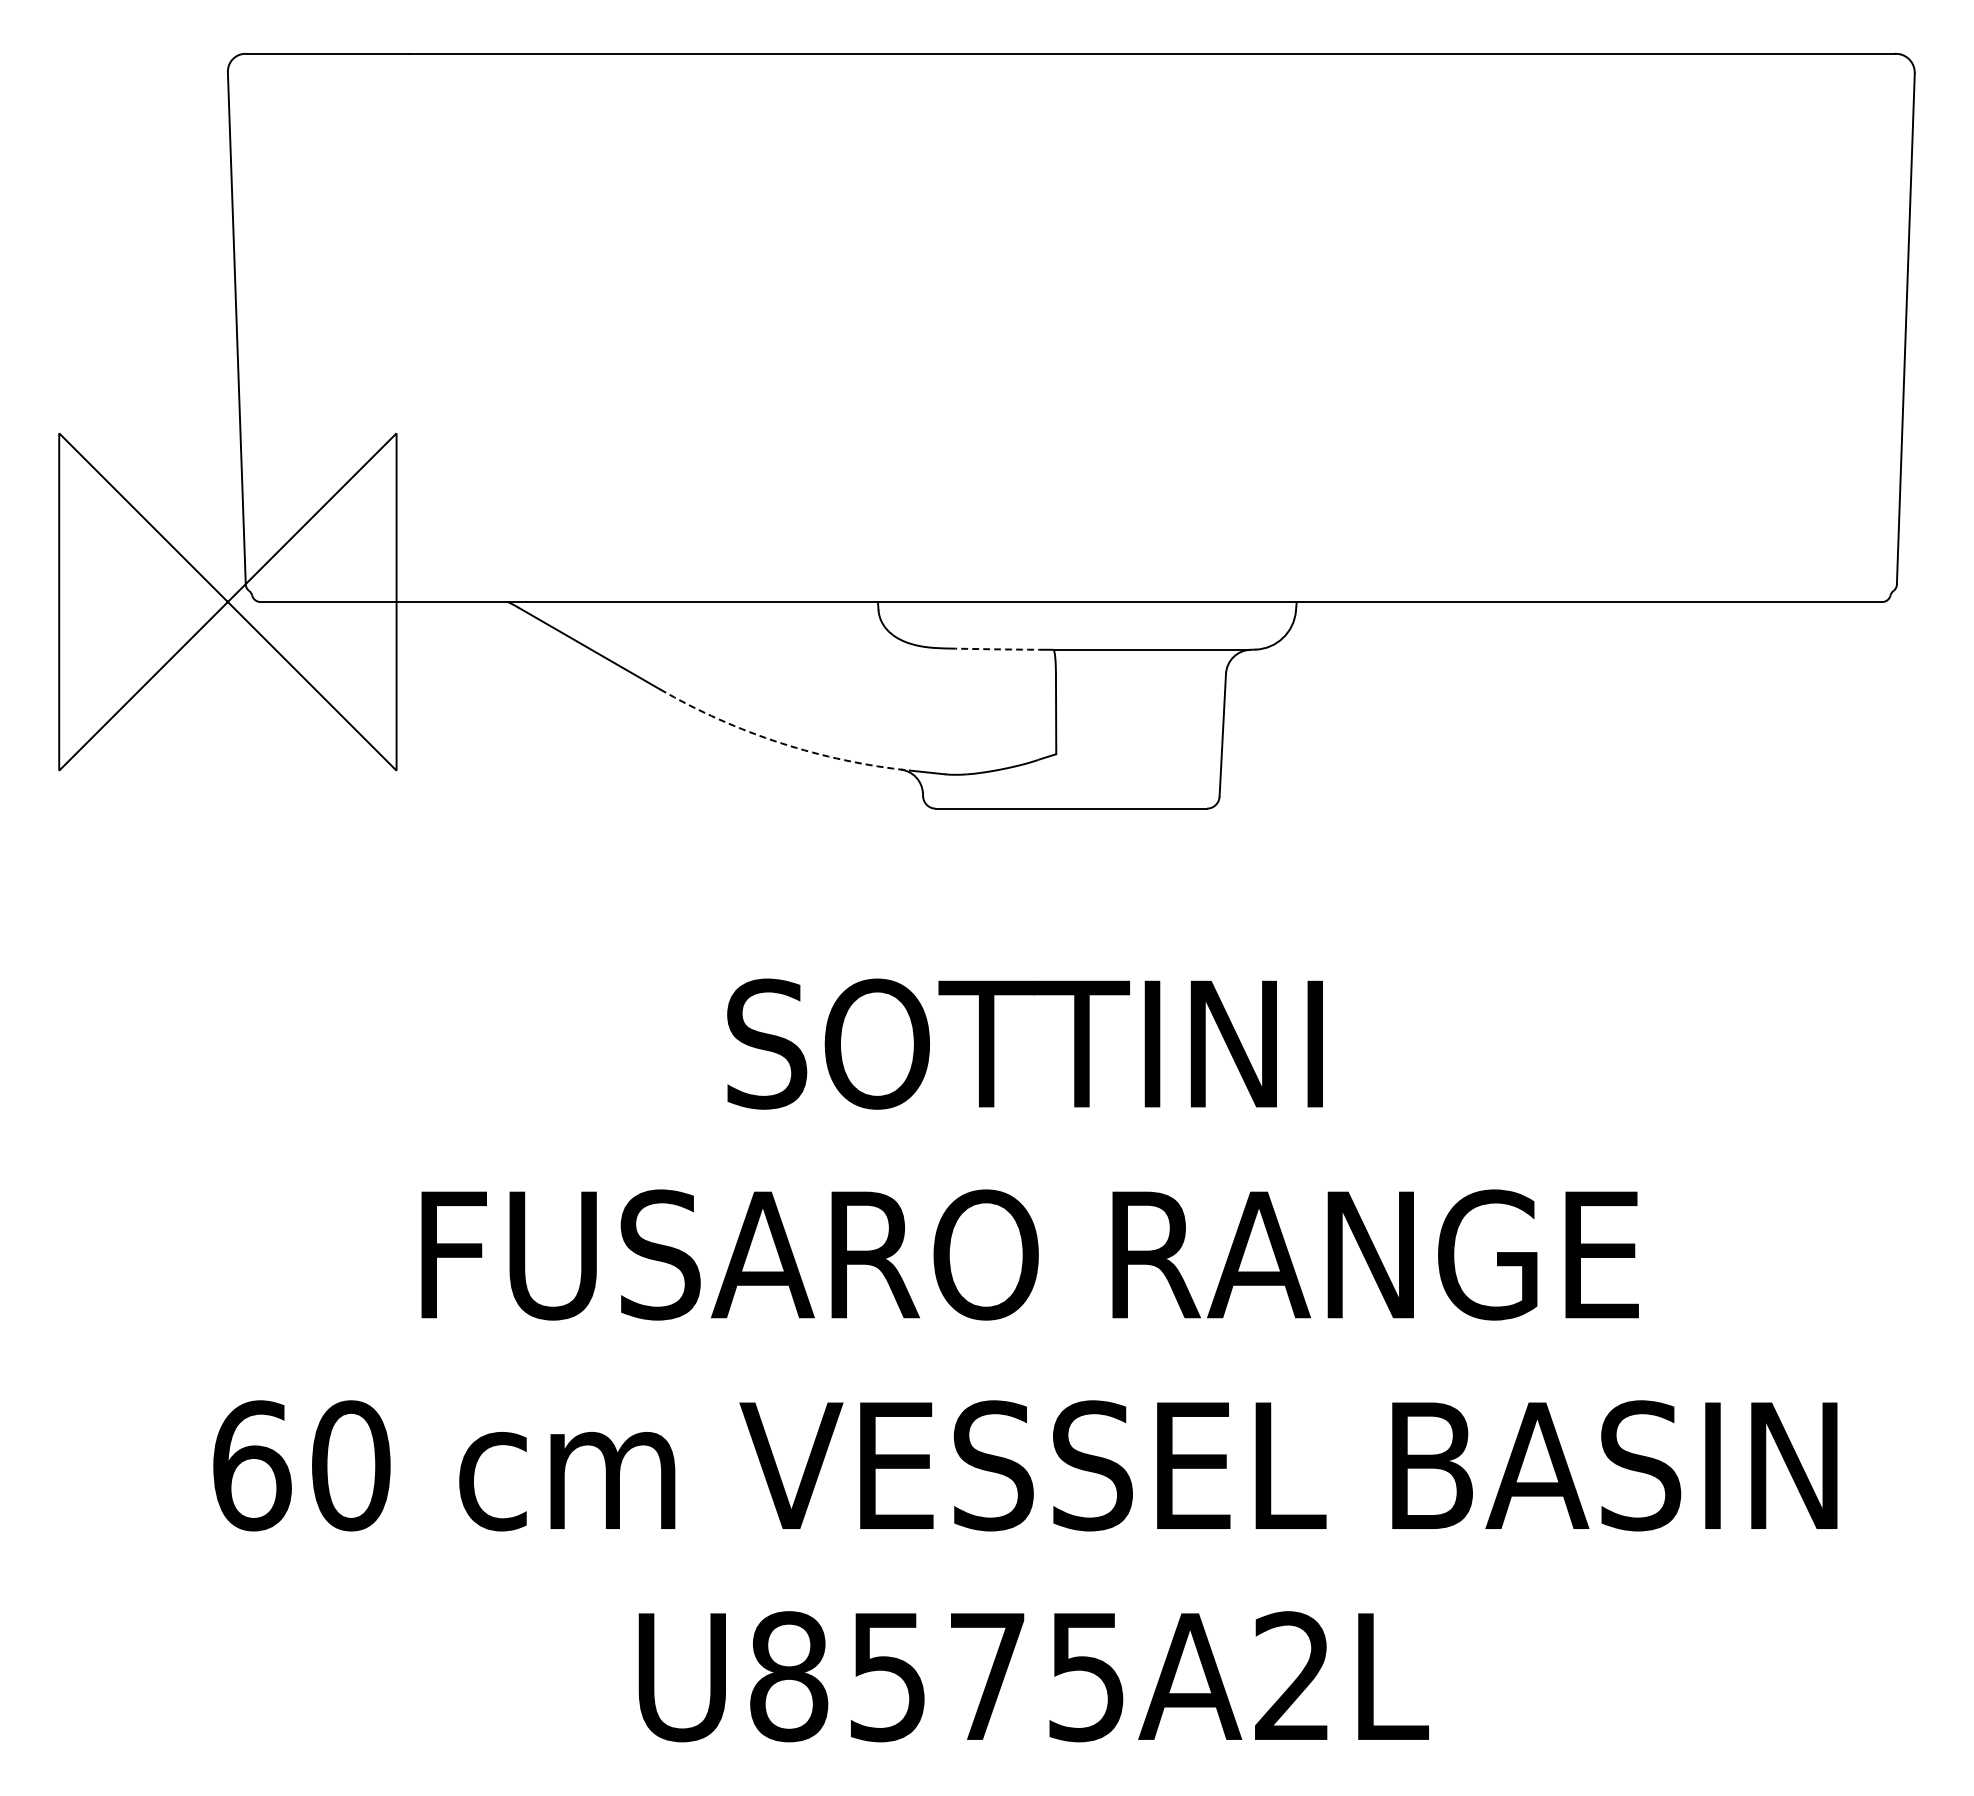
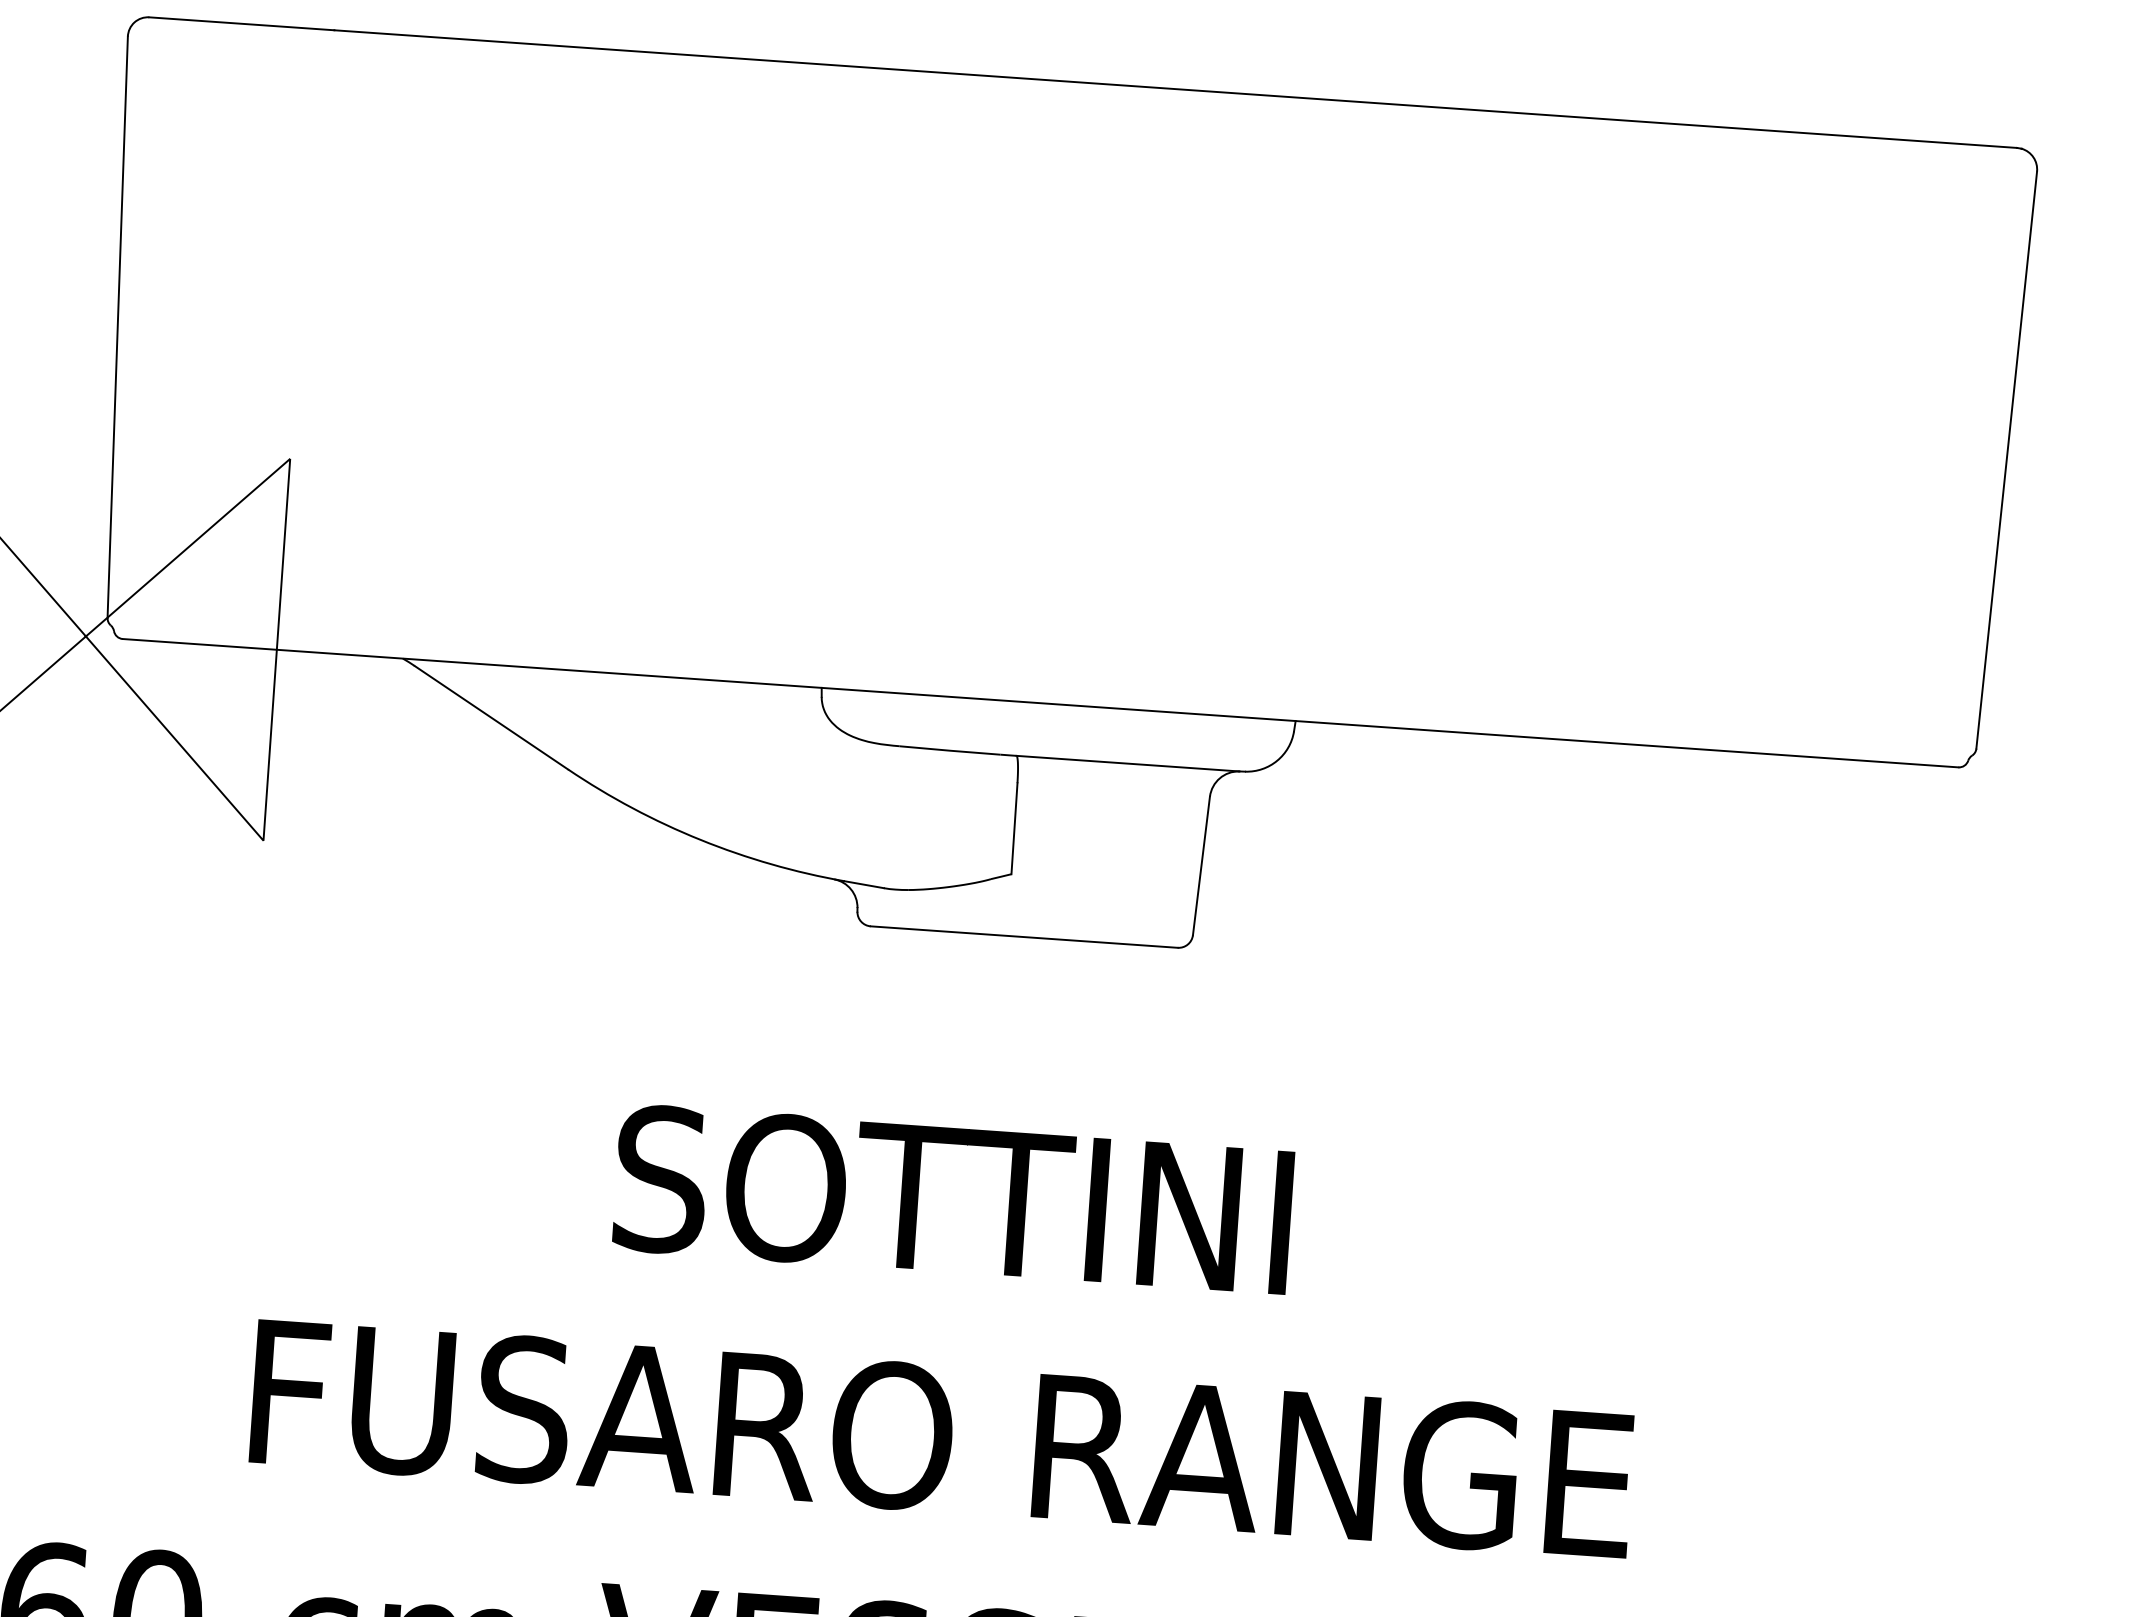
arc: (994, 649) -> (949, 750), dashed -> solid
arc: (780, 743) -> (700, 840), dashed -> solid

